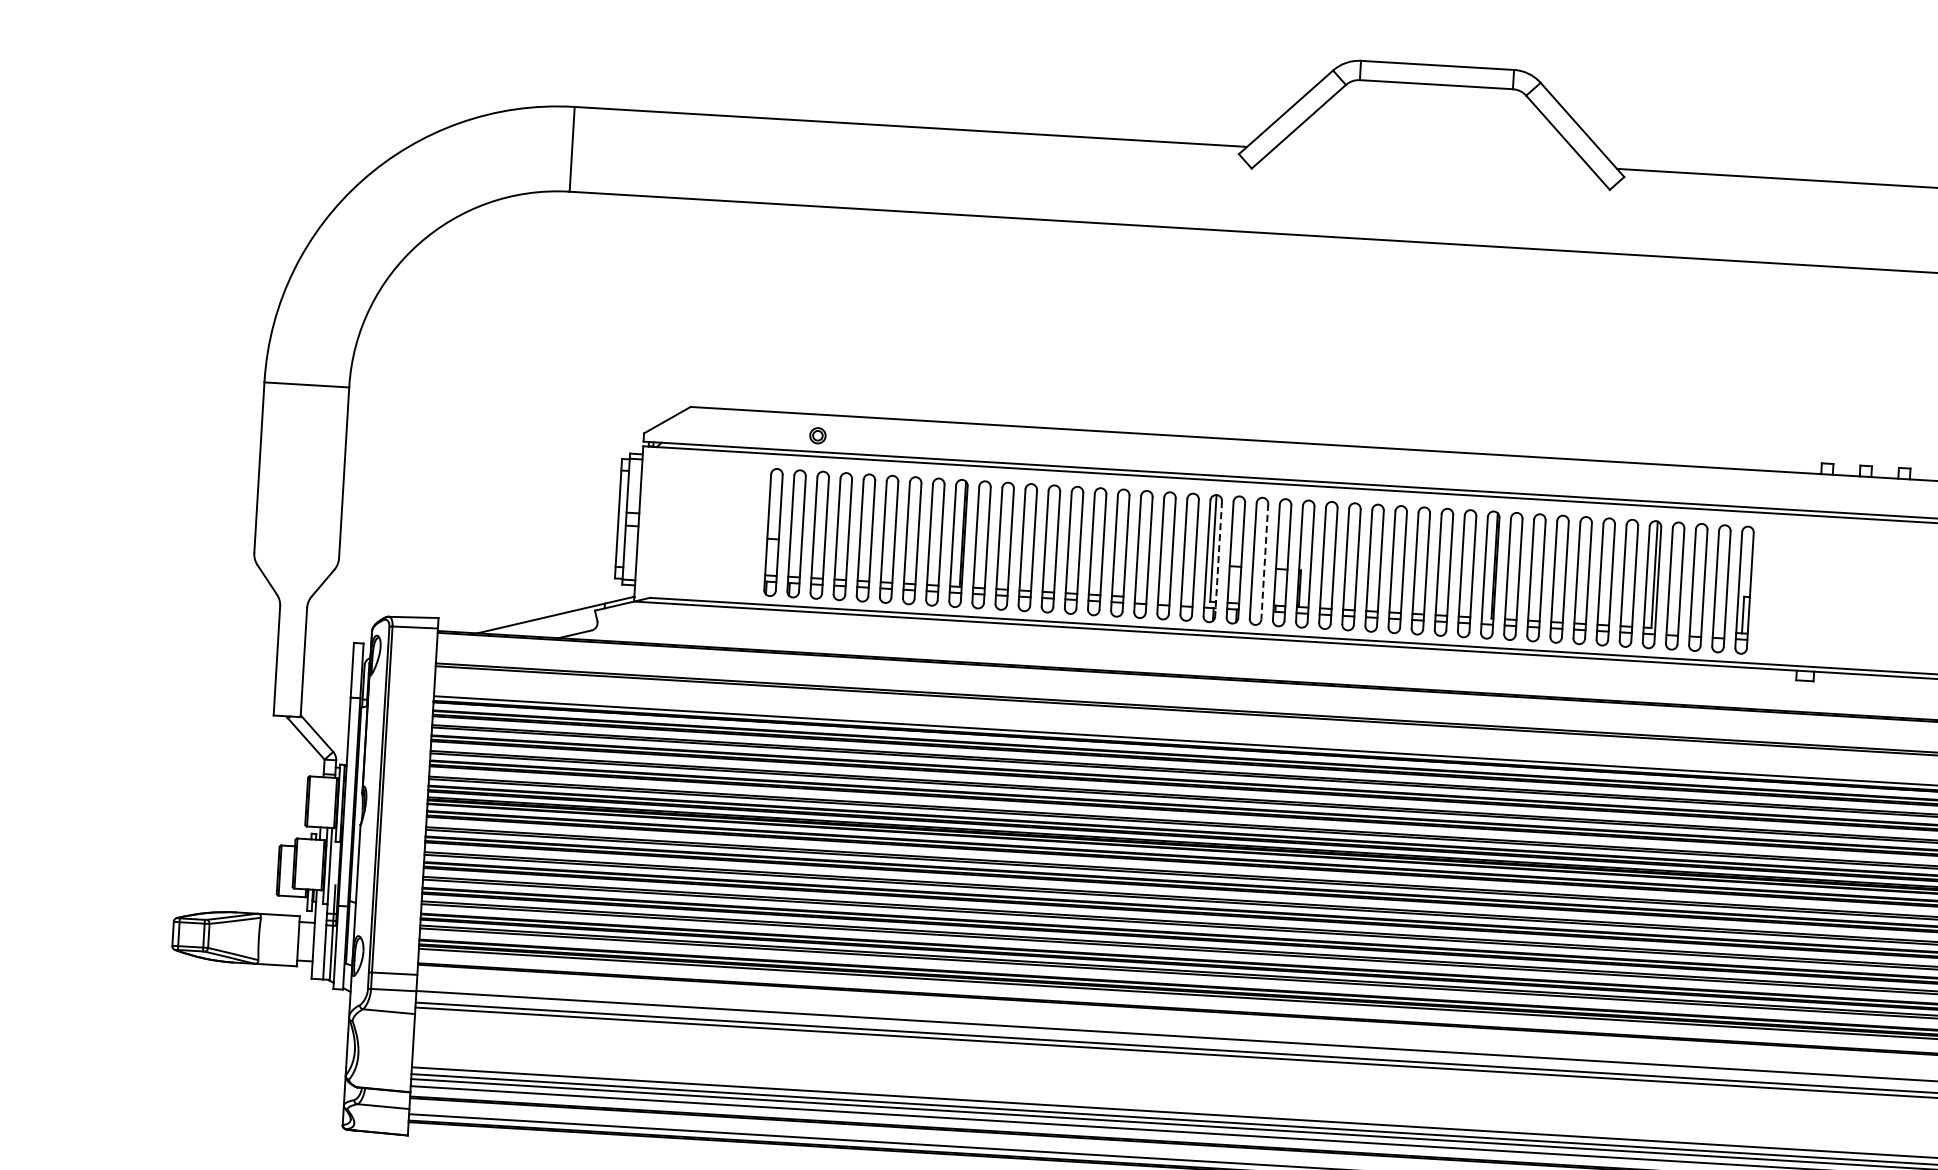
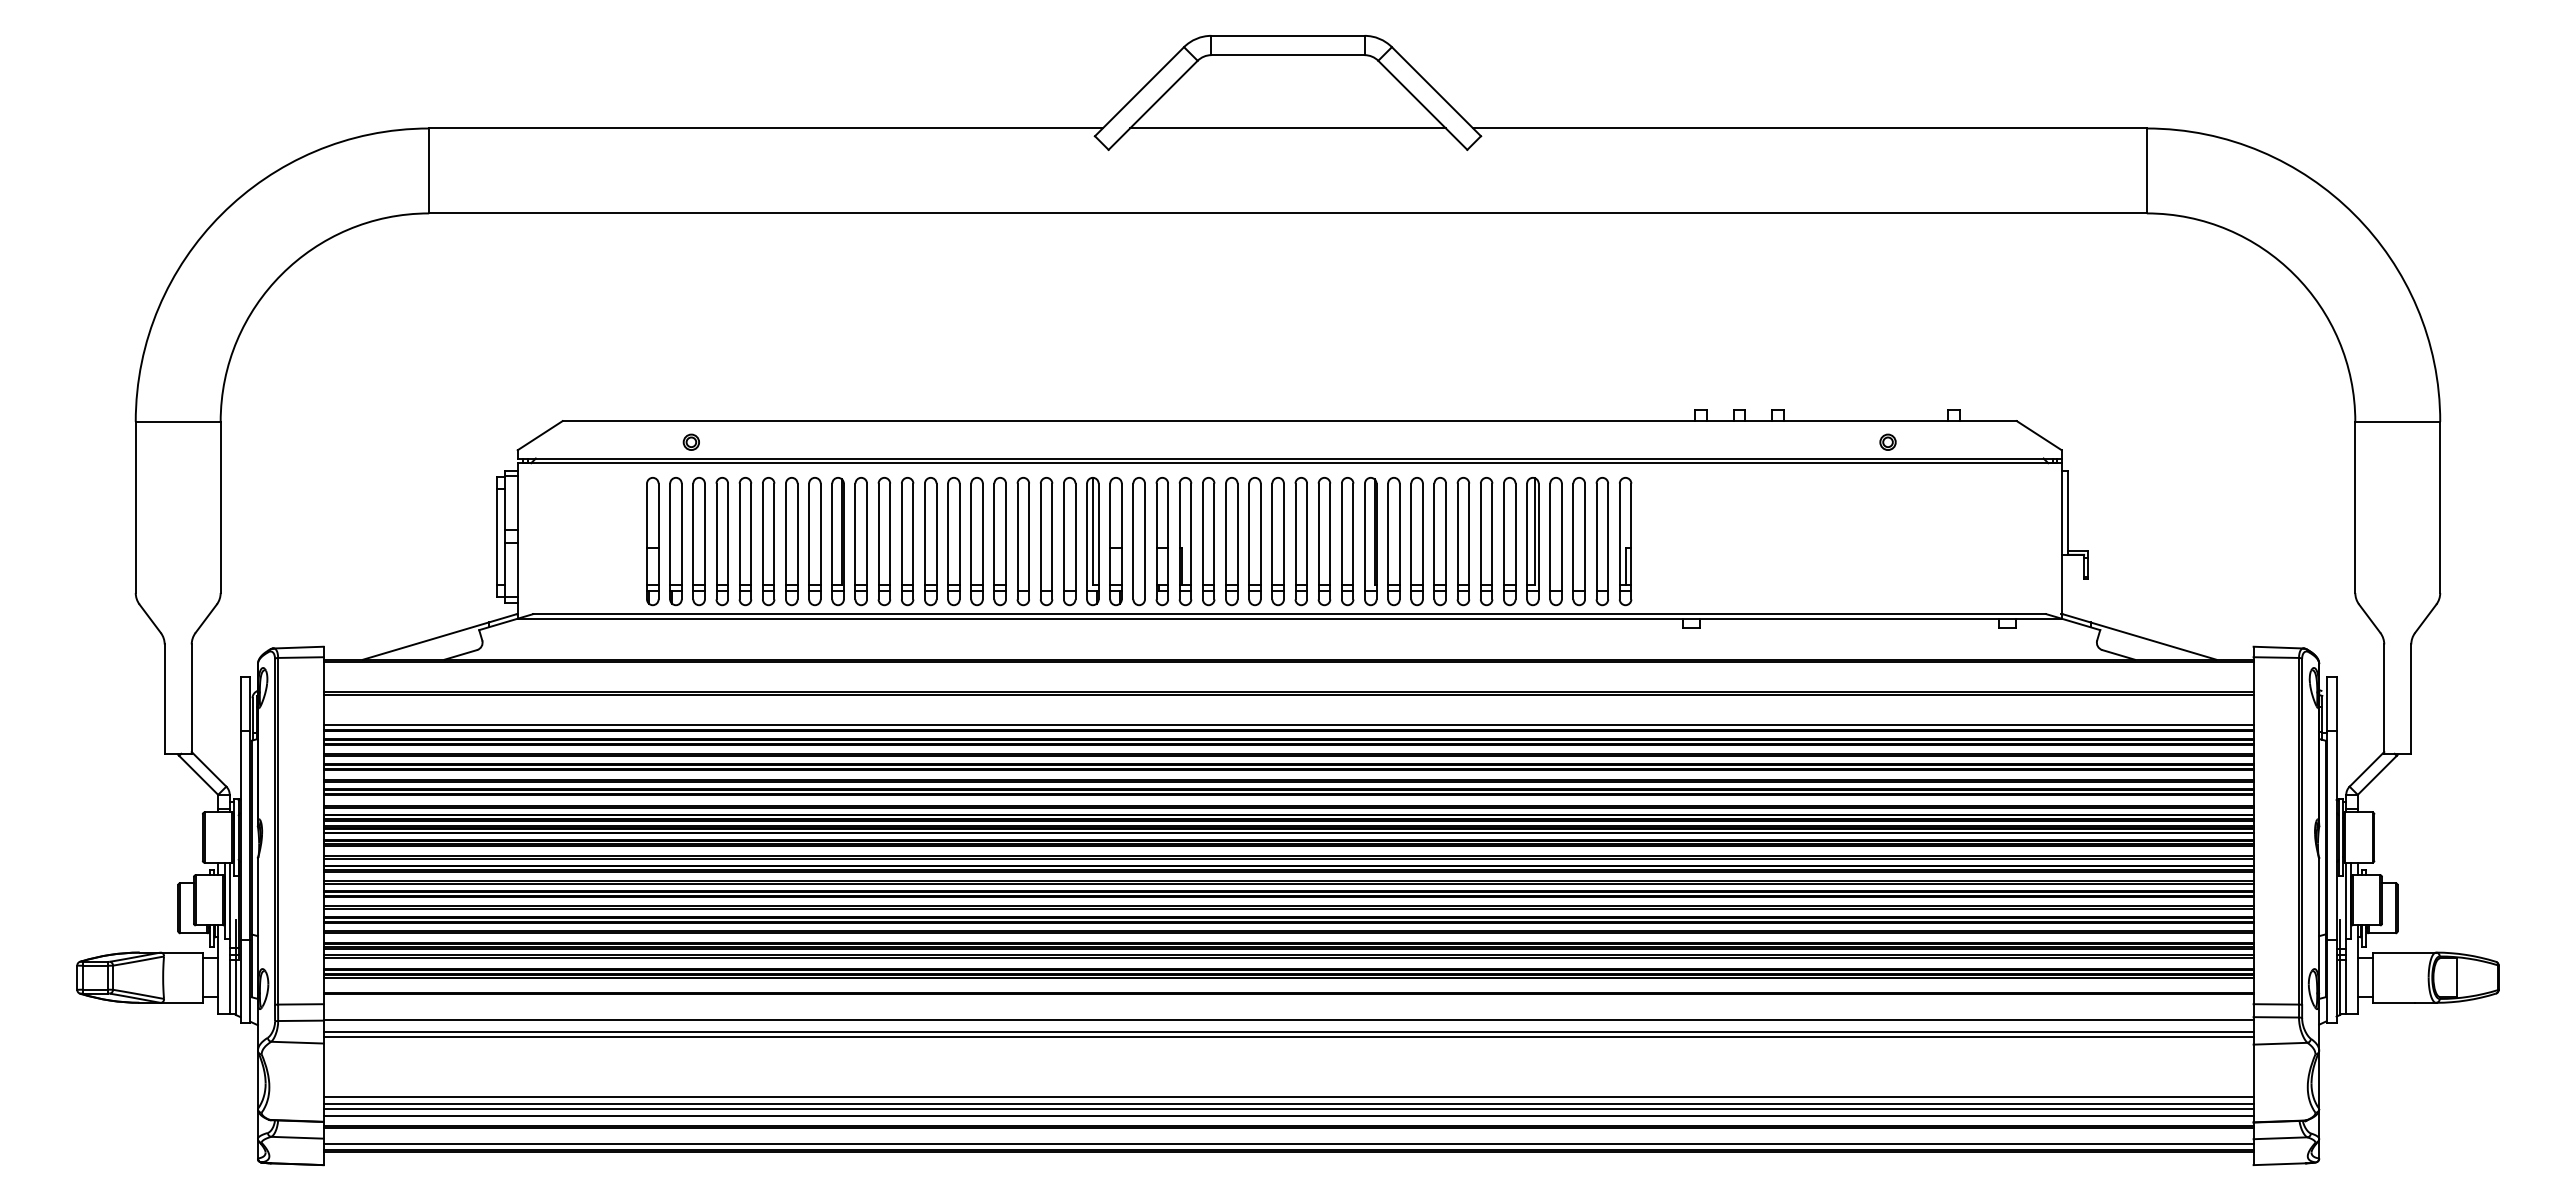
line: (1431, 157) -> (1287, 128), added
line: (1218, 558) -> (1098, 541), dashed -> solid
line: (1264, 561) -> (1144, 541), dashed -> solid

